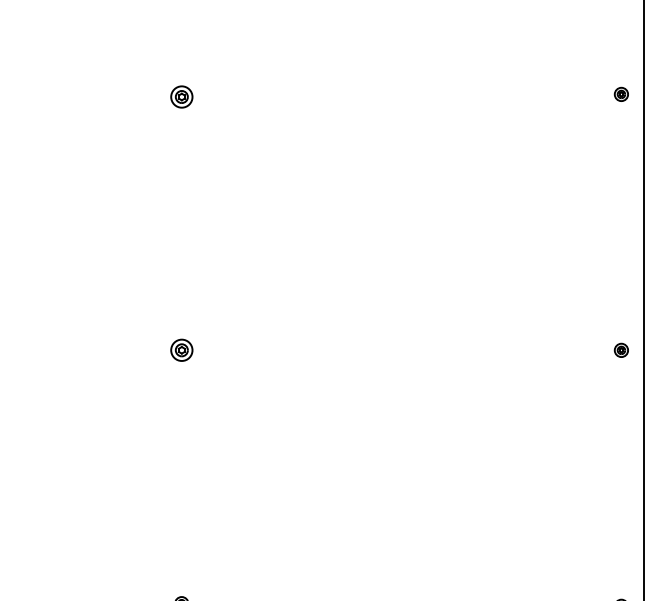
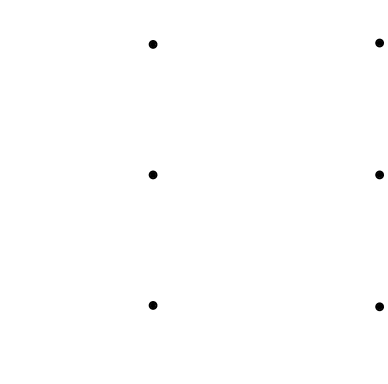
part: (180, 97) -> (152, 44), size x0.62
part: (180, 349) -> (152, 174), size x0.62

